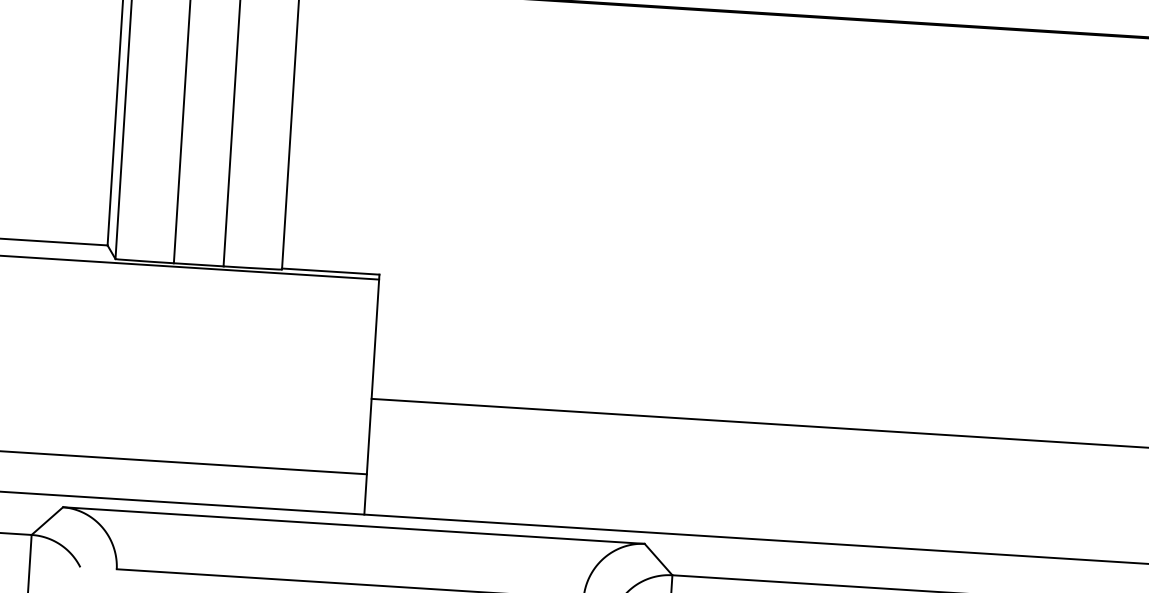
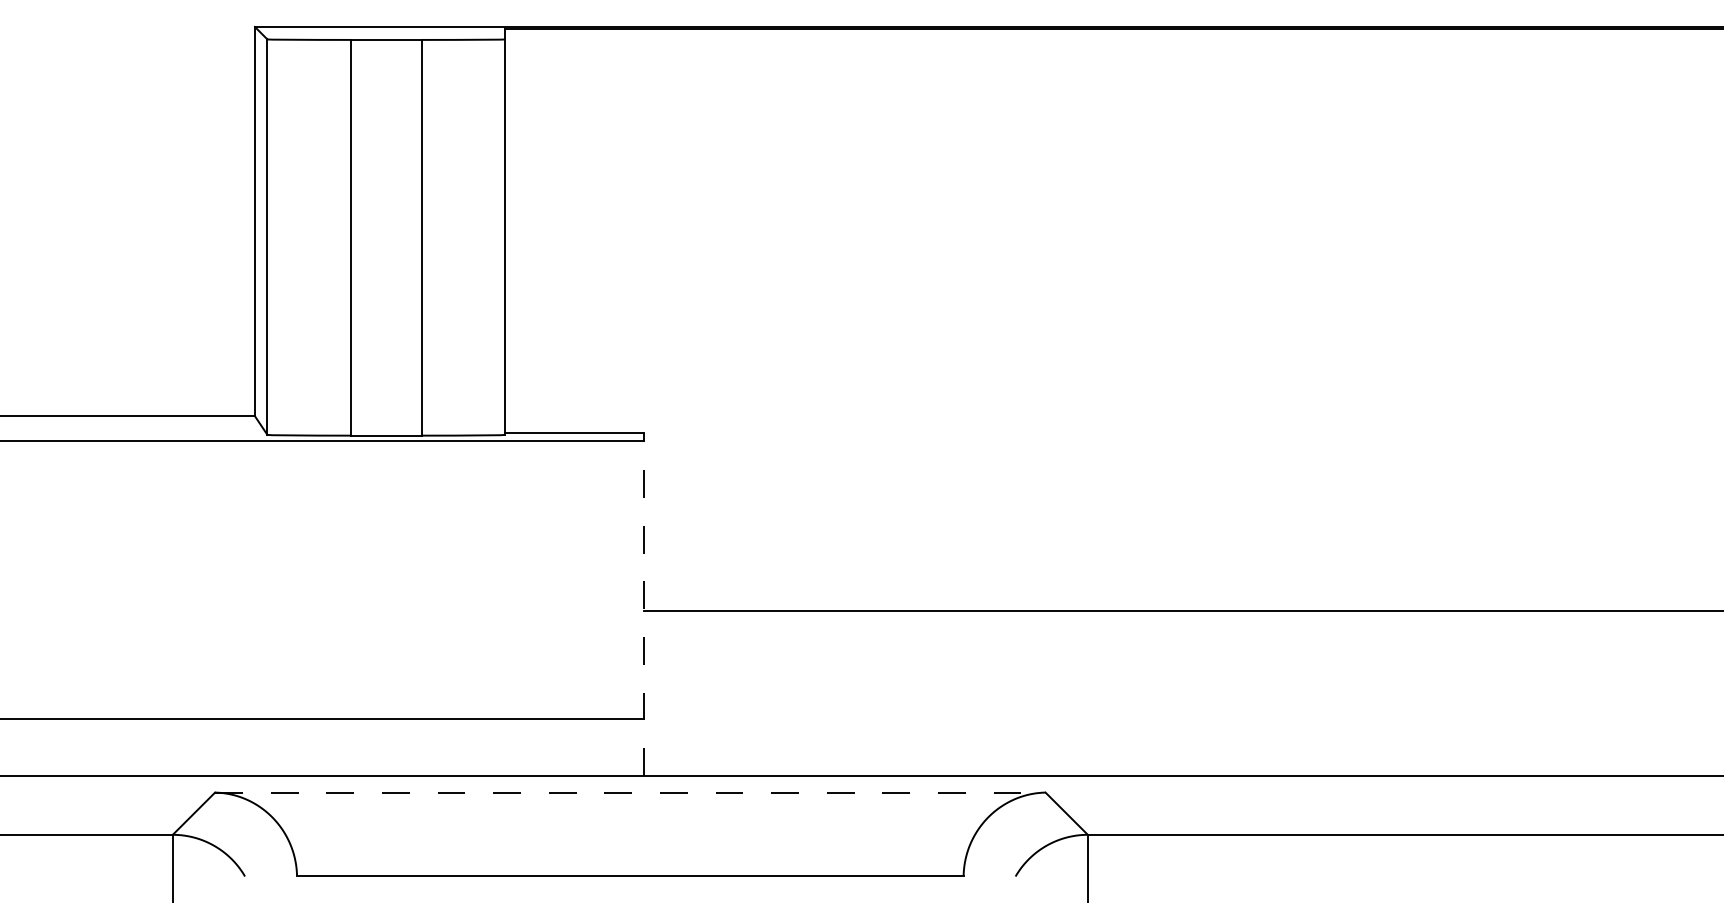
line: (372, 394) -> (644, 604), solid -> dashed
line: (354, 525) -> (630, 792), solid -> dashed

